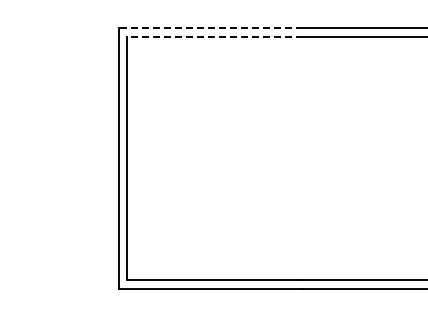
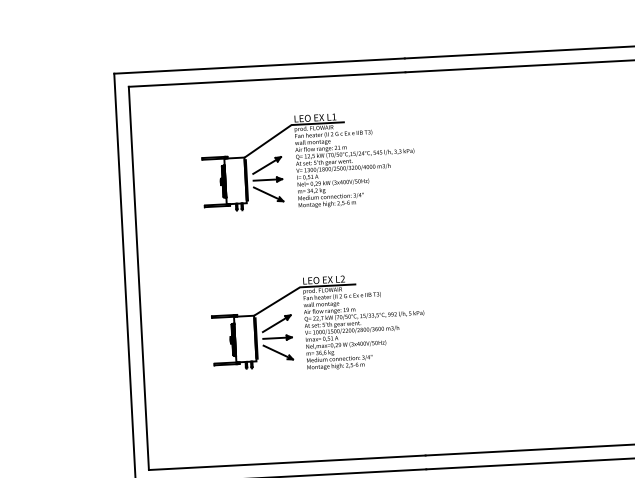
line: (210, 28) -> (259, 66), dashed -> solid
line: (215, 37) -> (267, 80), dashed -> solid
part: (237, 89) -> (306, 160), added
part: (238, 192) -> (317, 322), added

